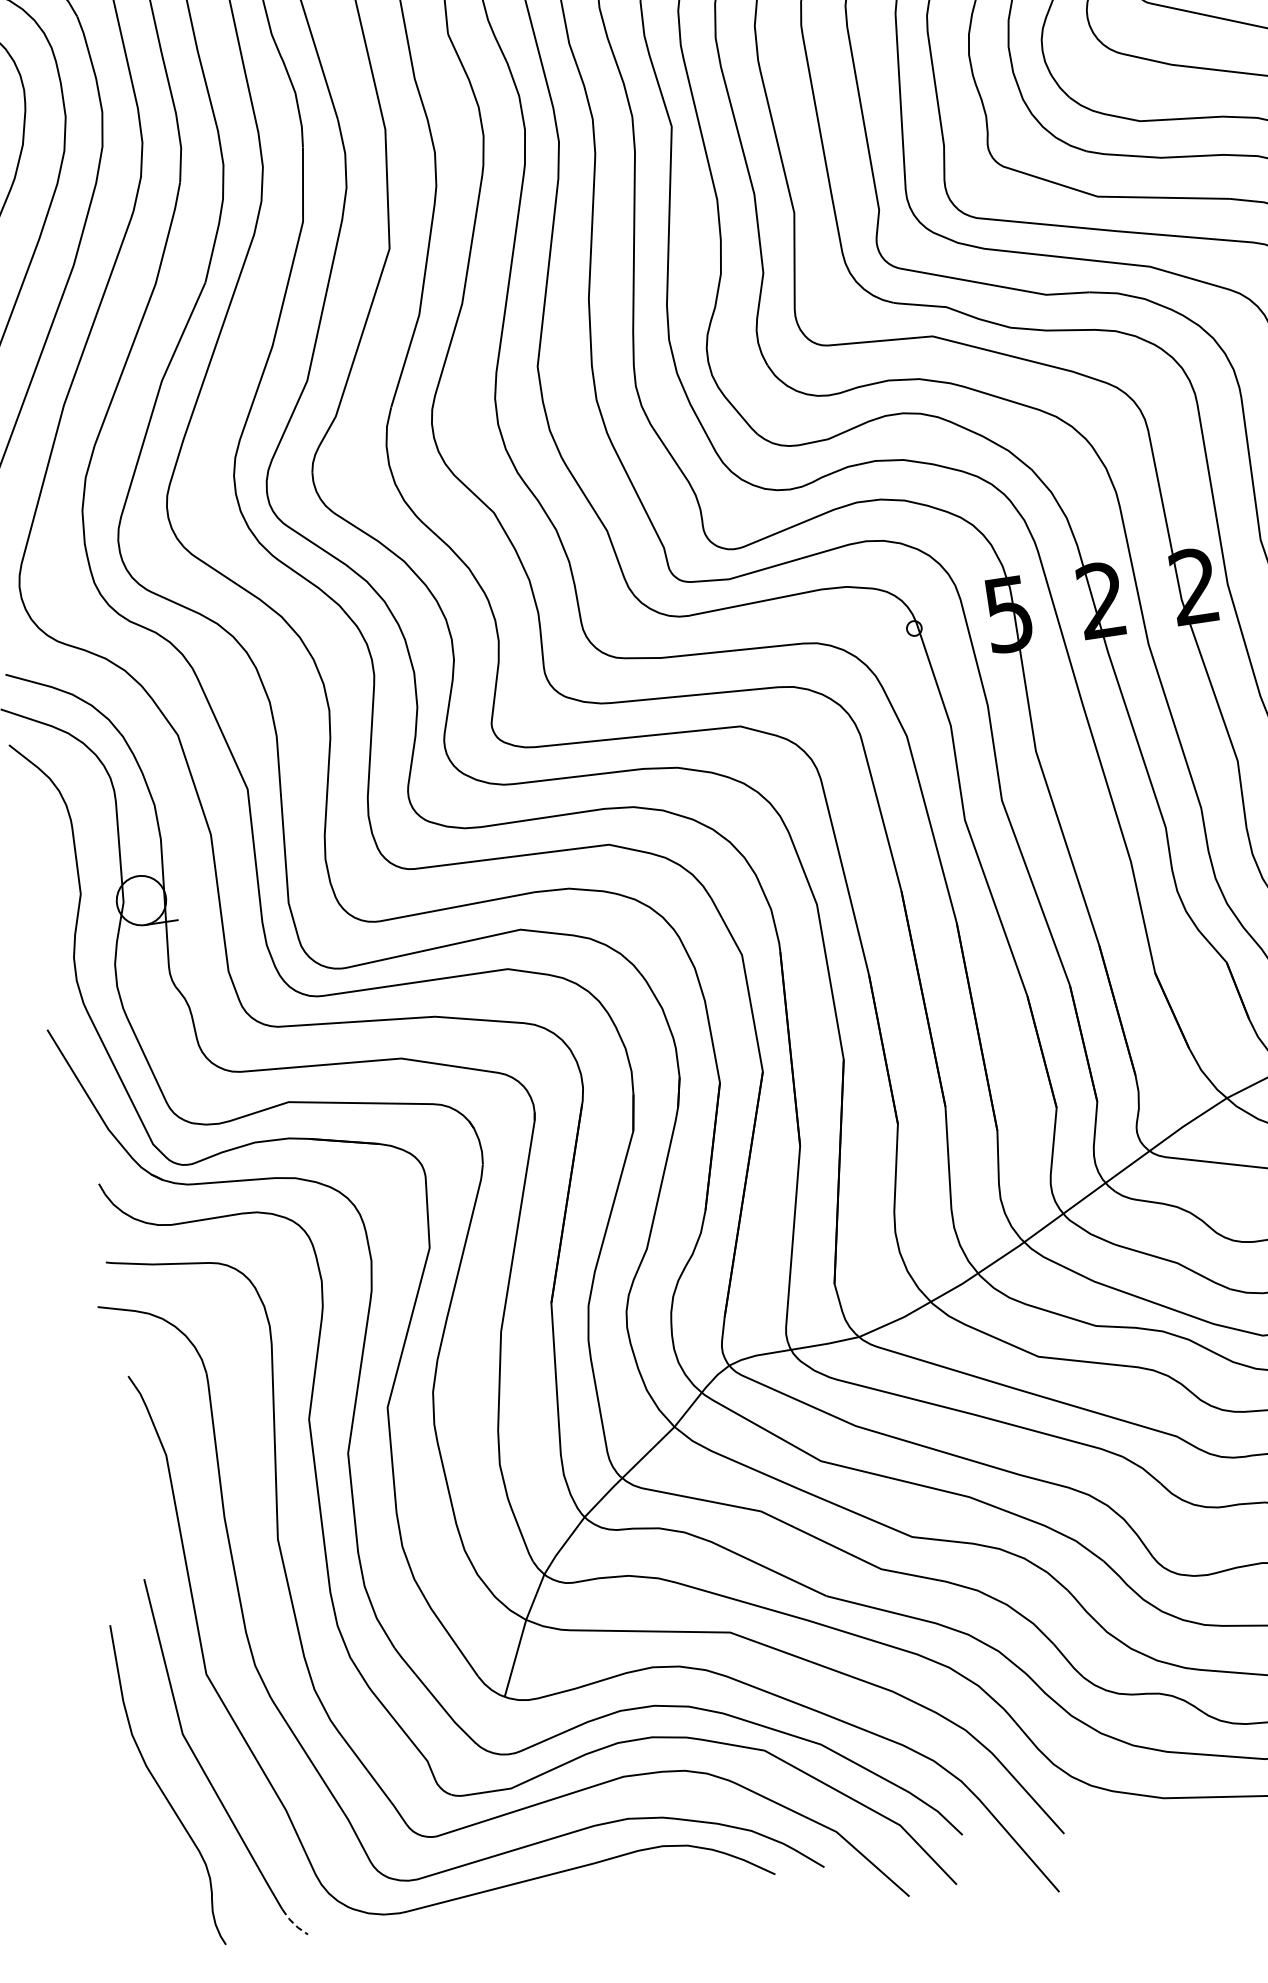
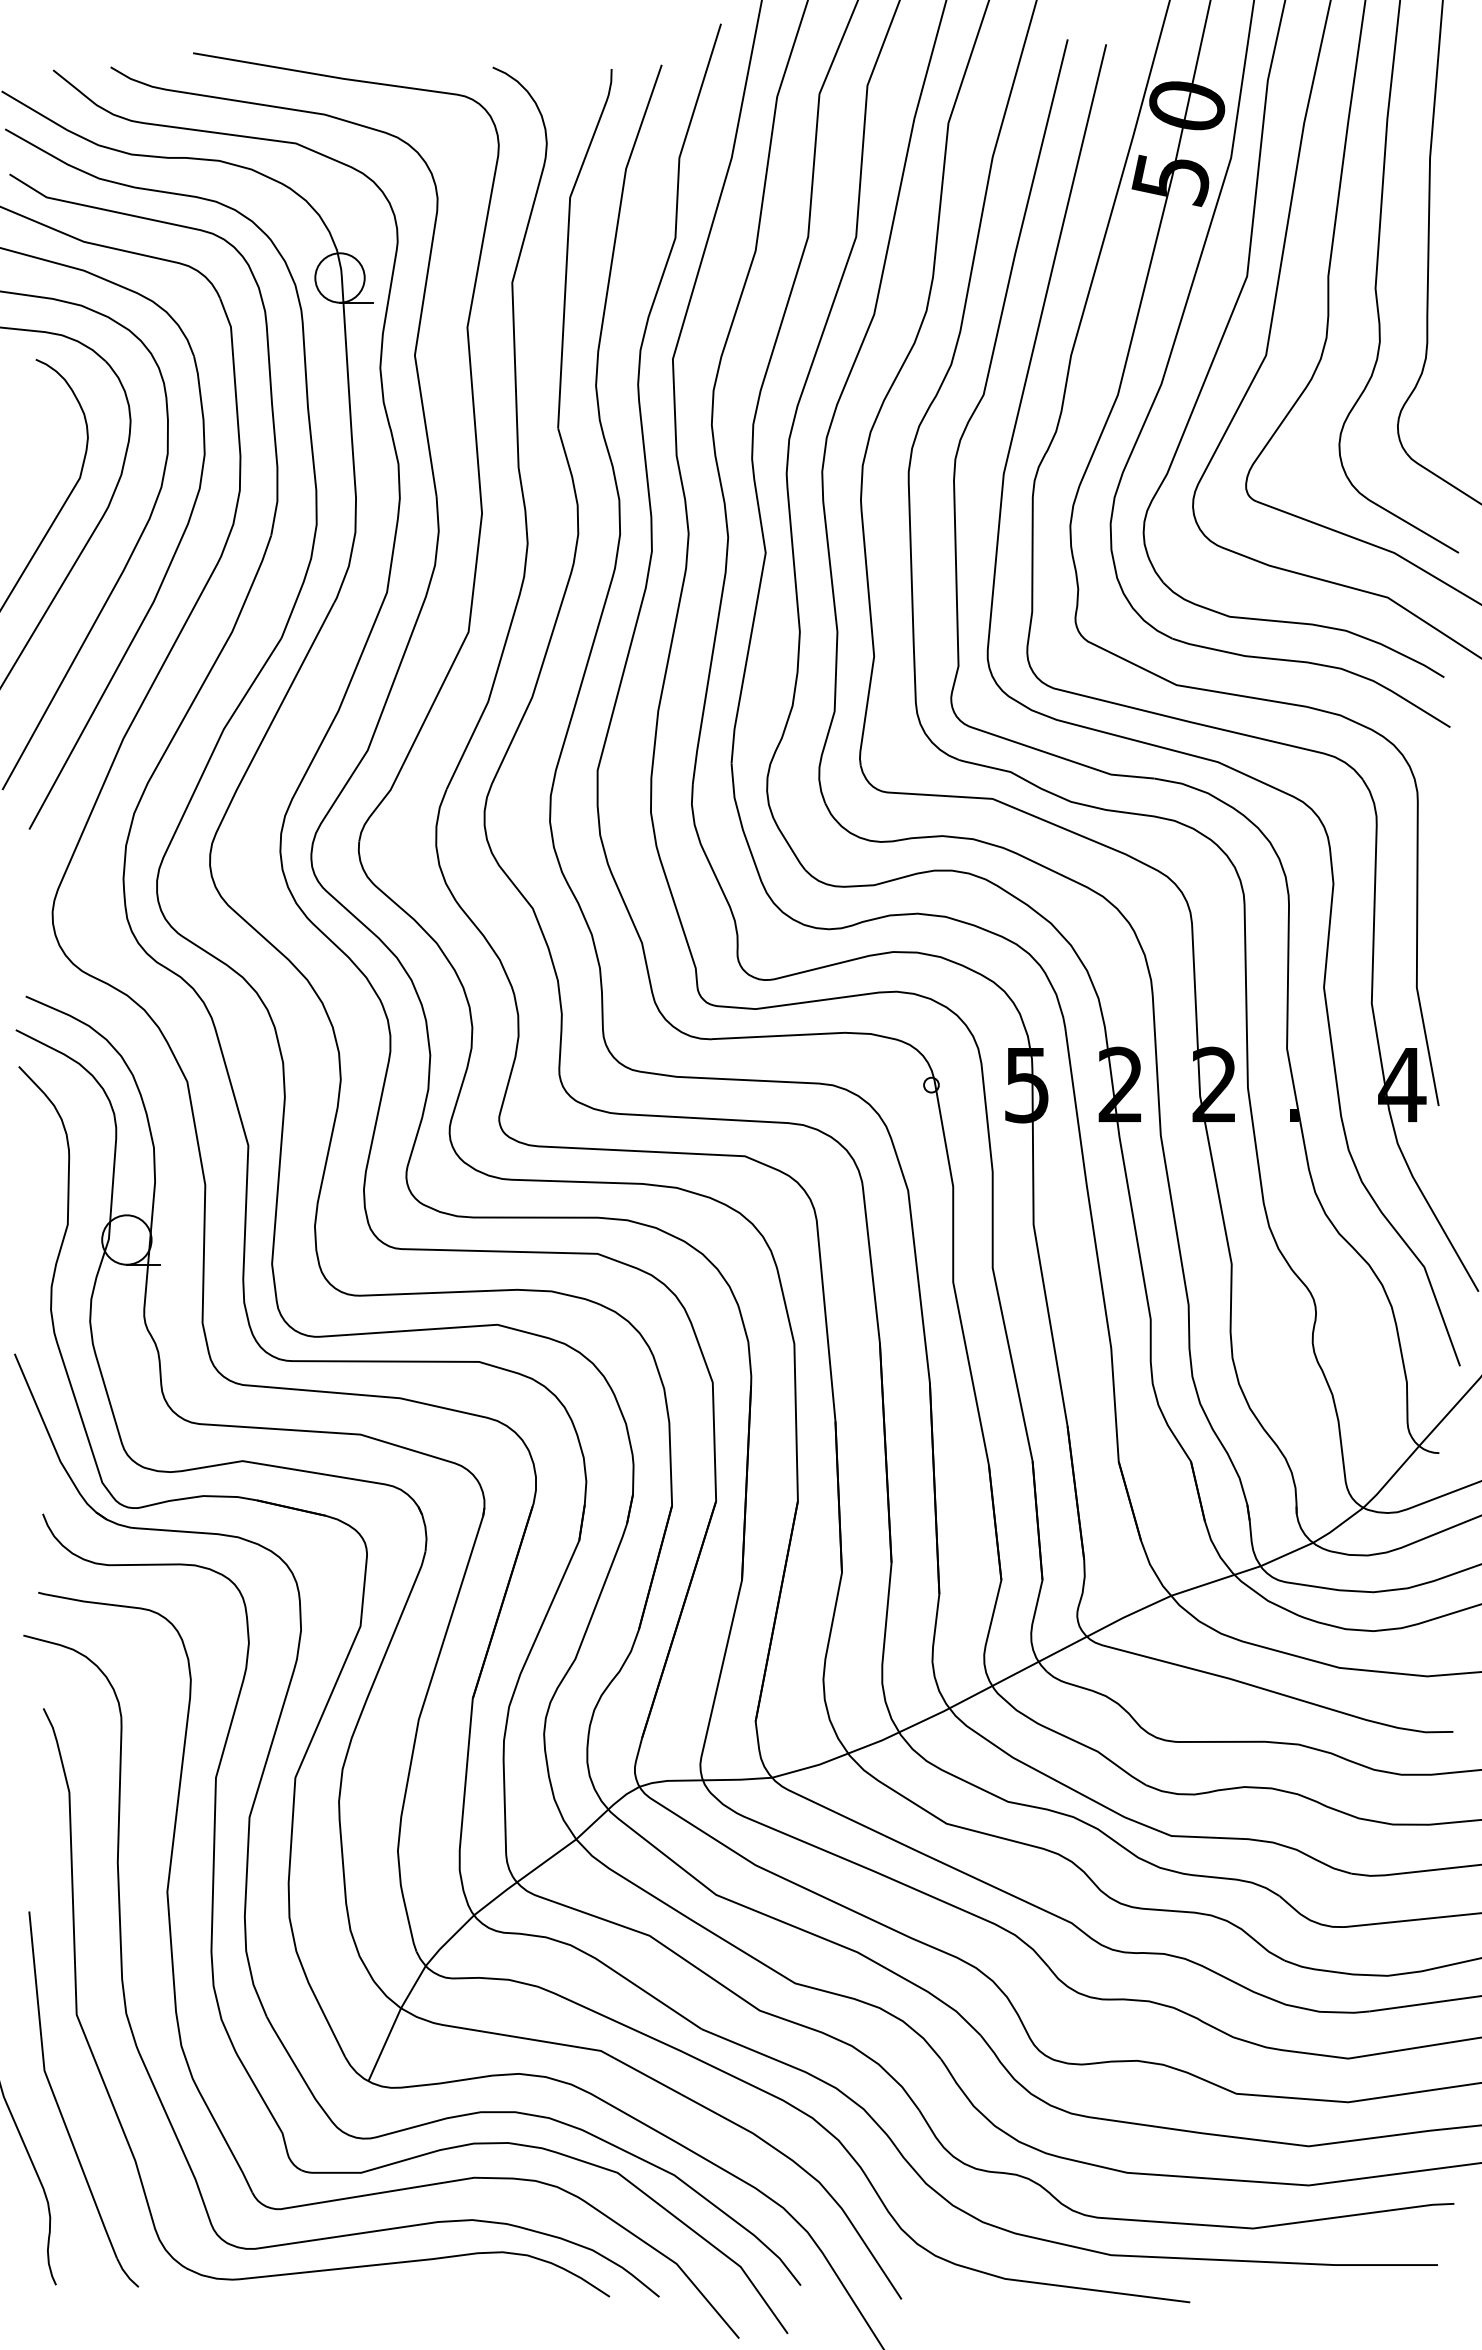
line: (294, 1923) -> (126, 2274), dashed -> solid

